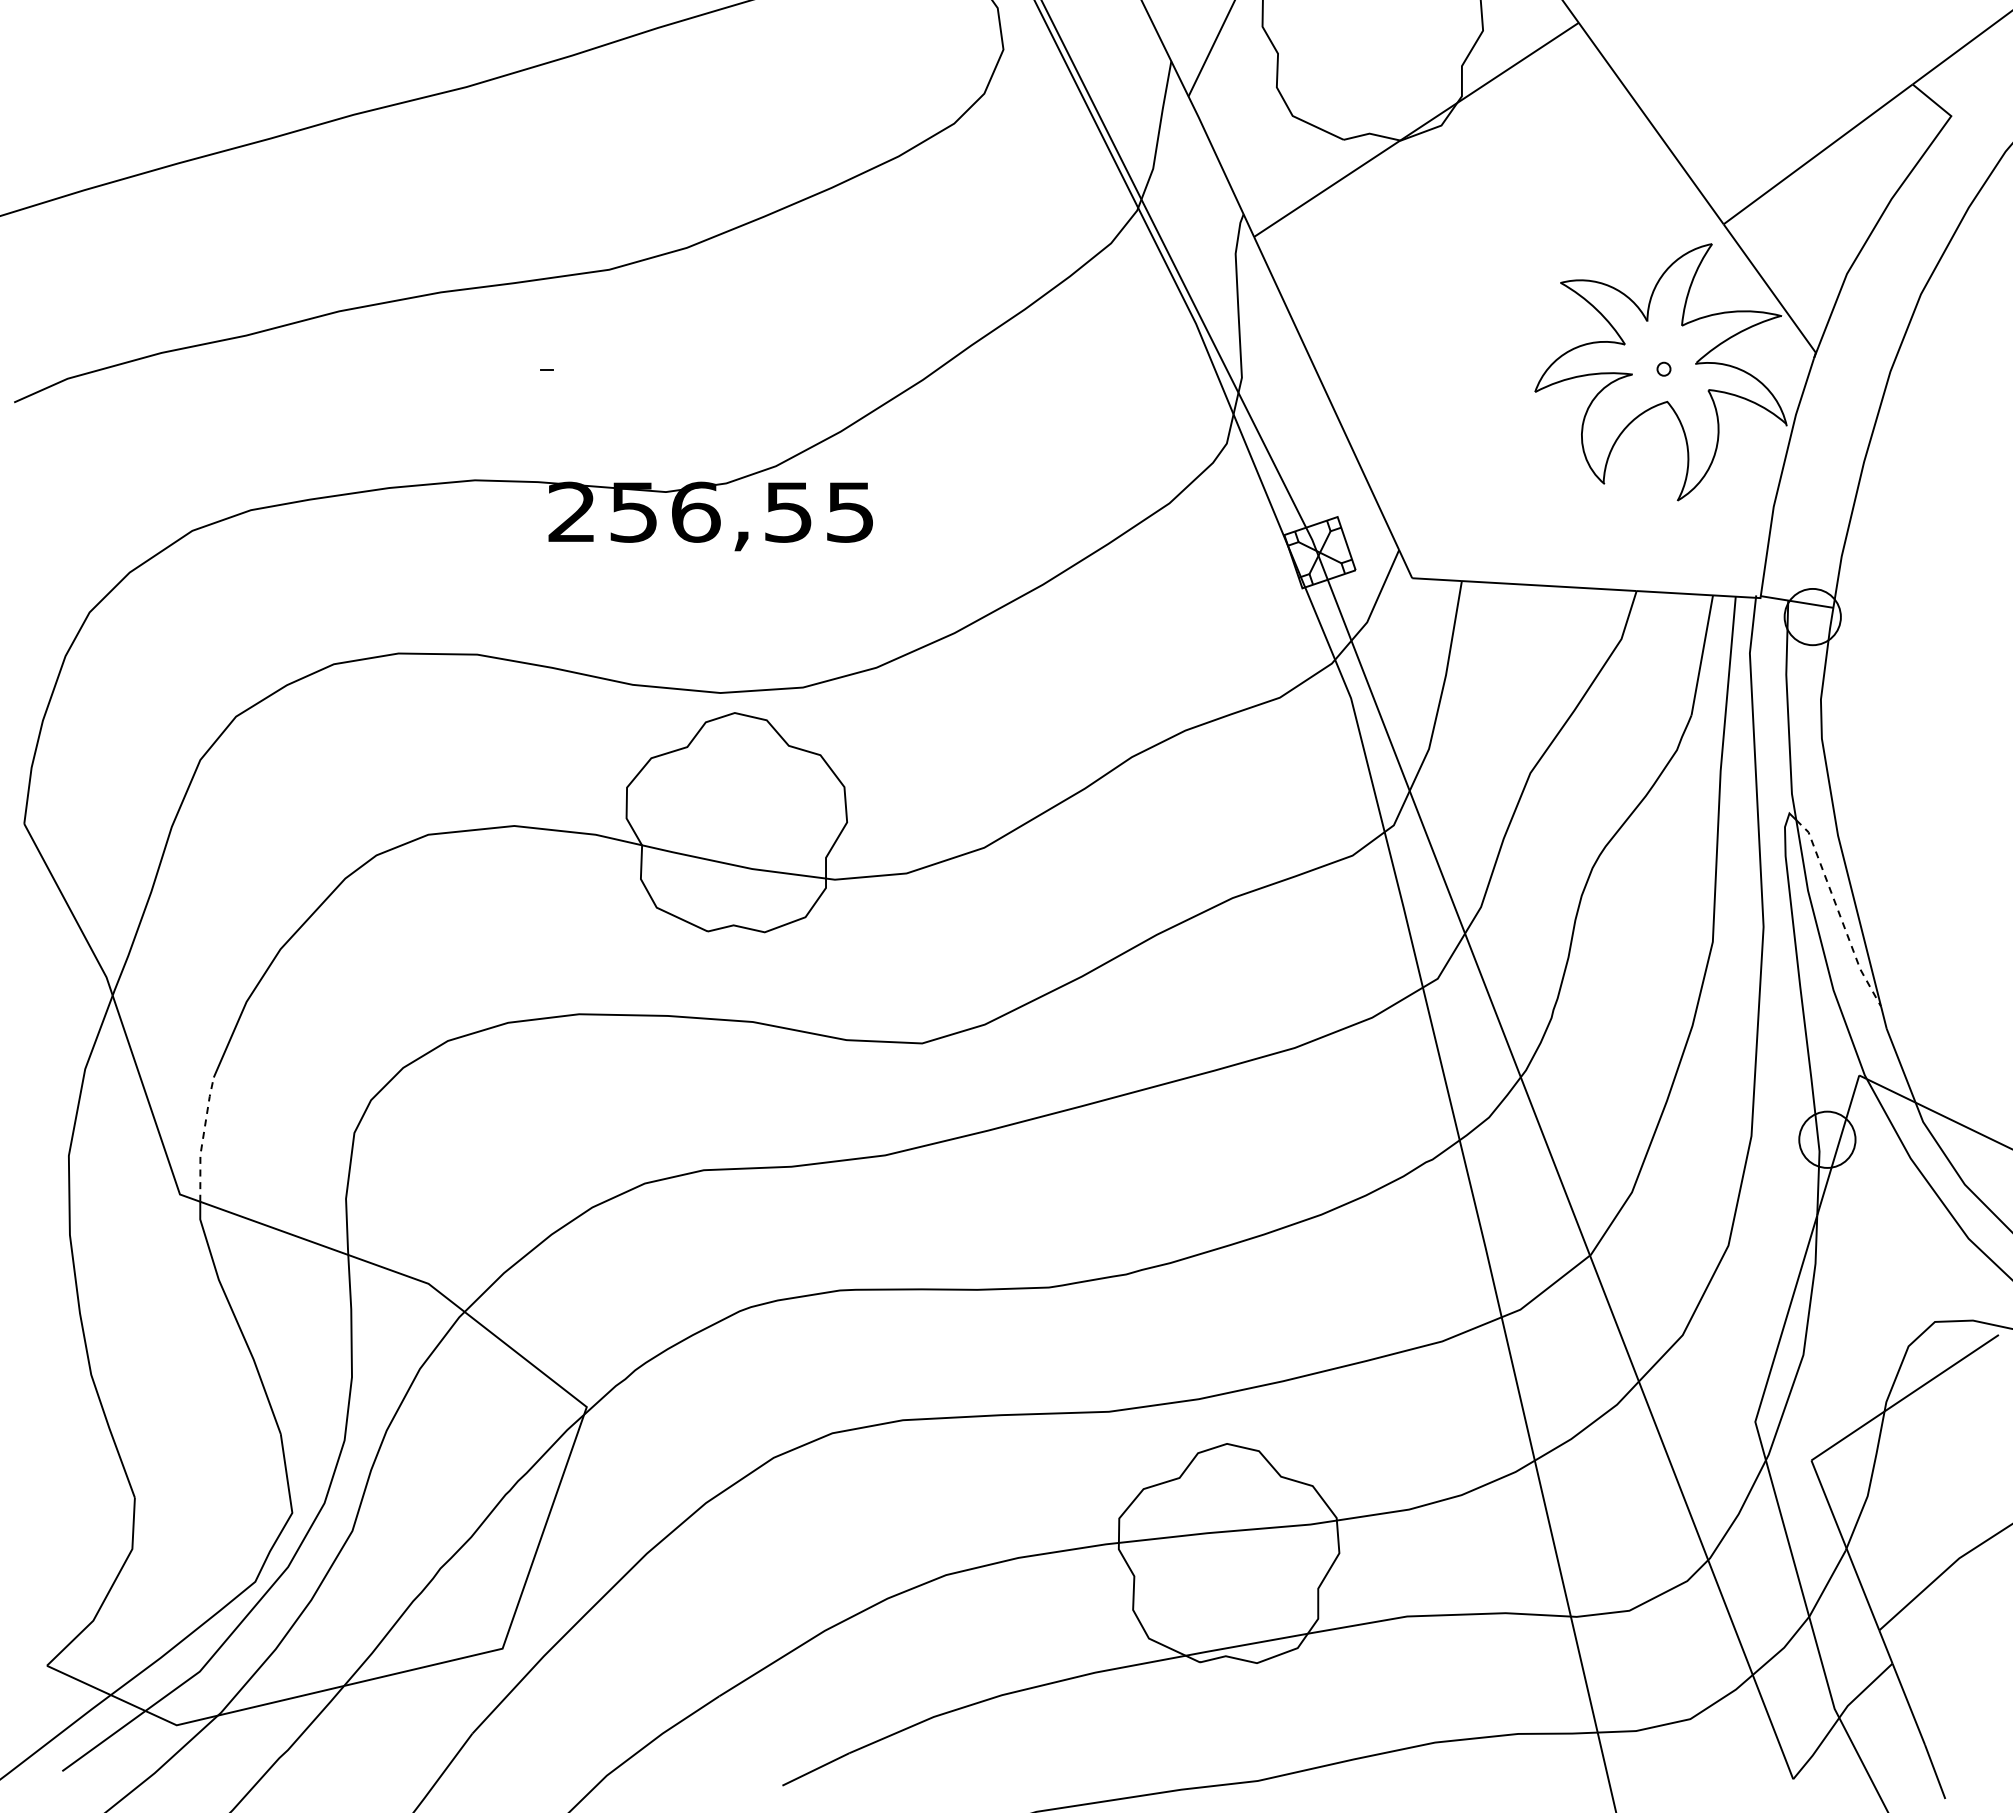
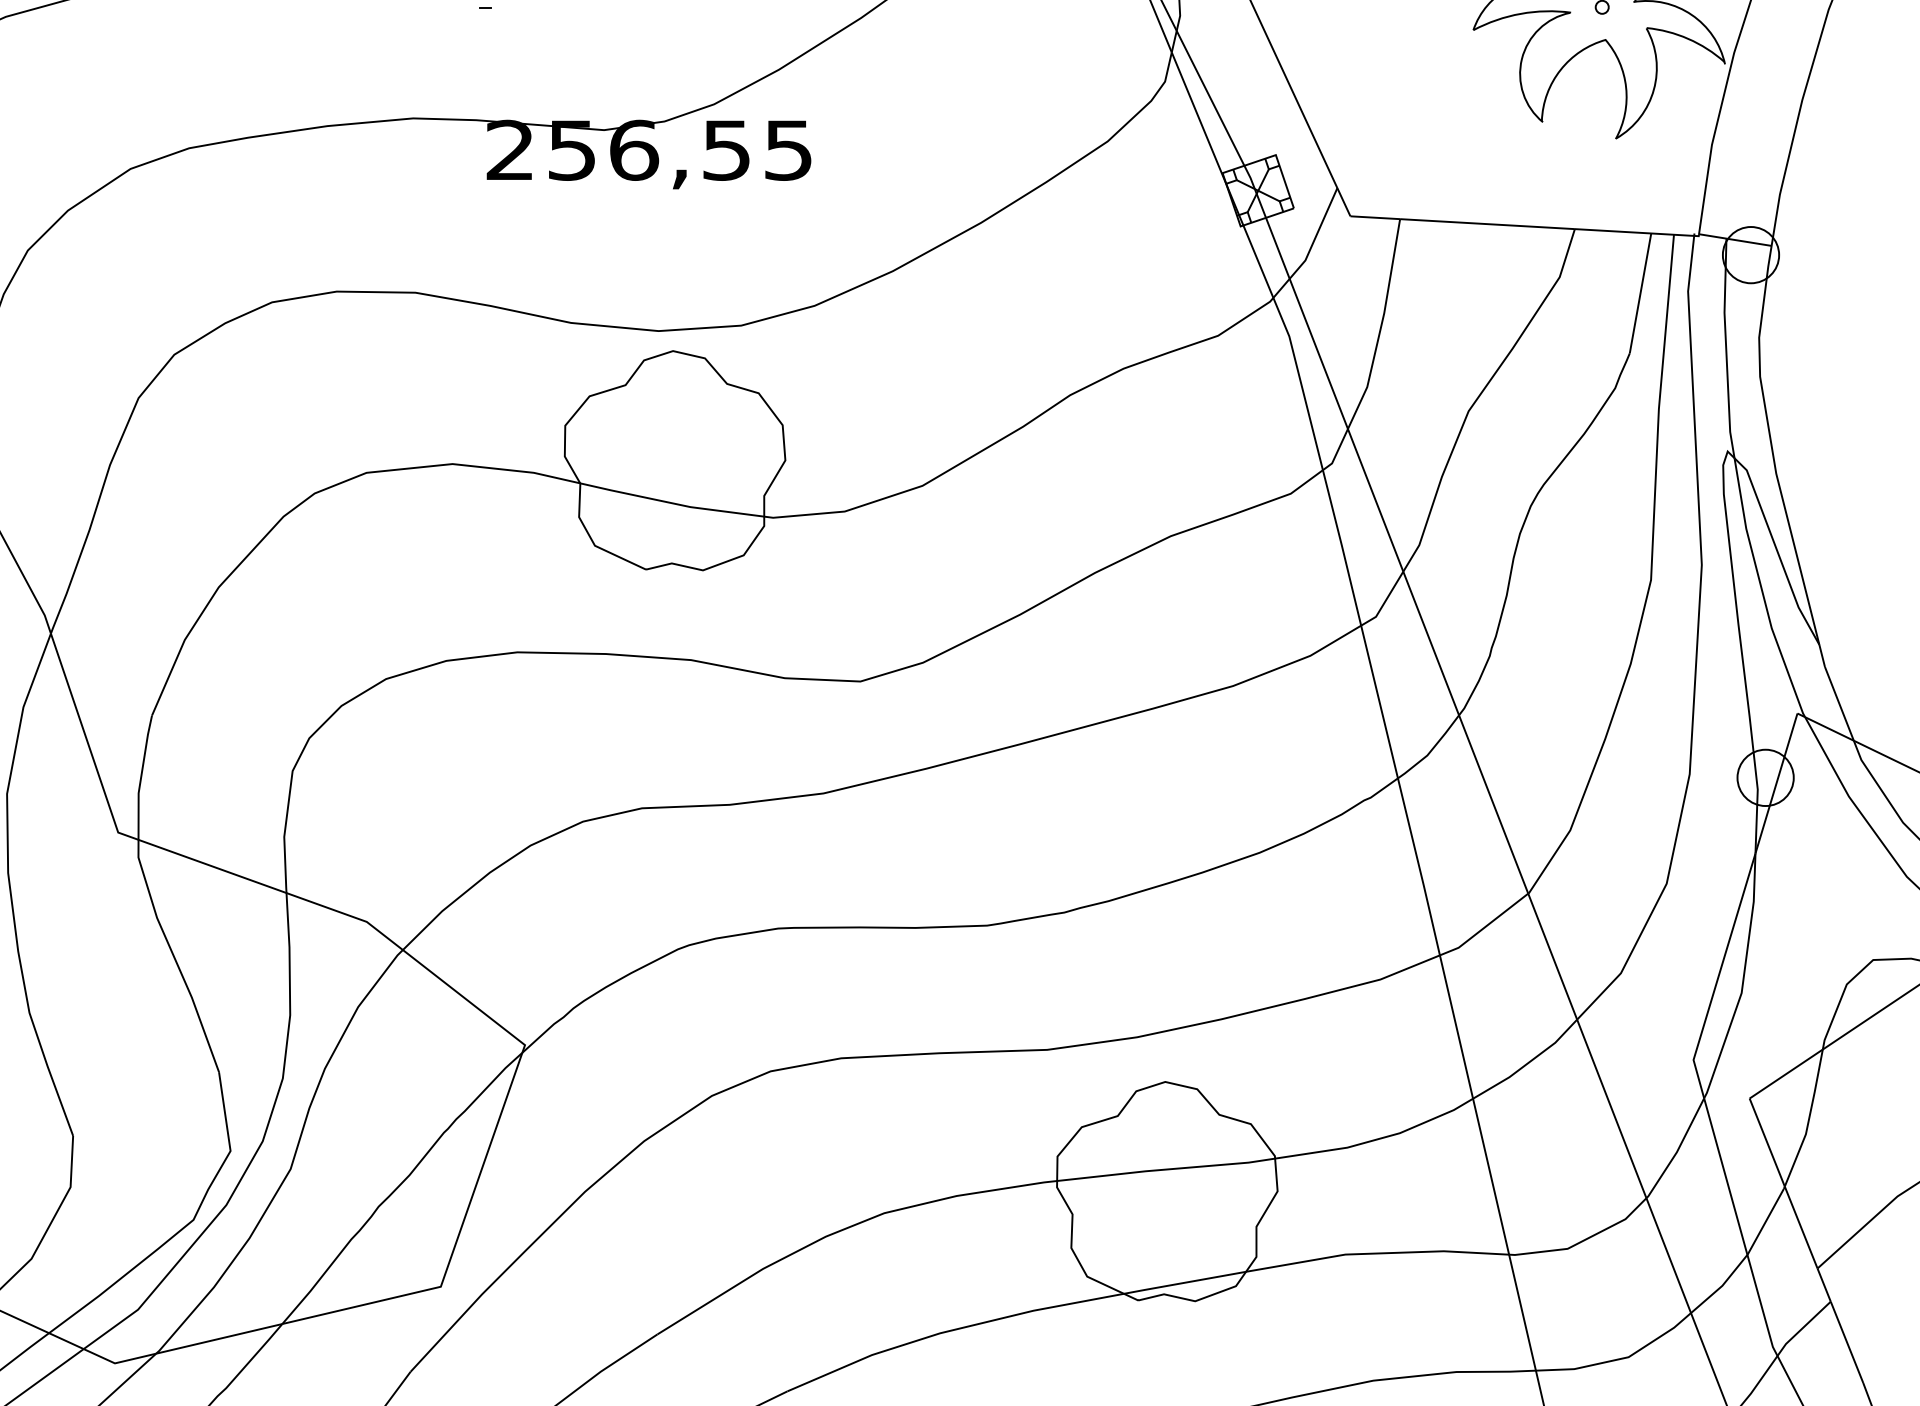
line: (1838, 912) -> (1776, 550), dashed -> solid
line: (203, 1138) -> (141, 776), dashed -> solid

